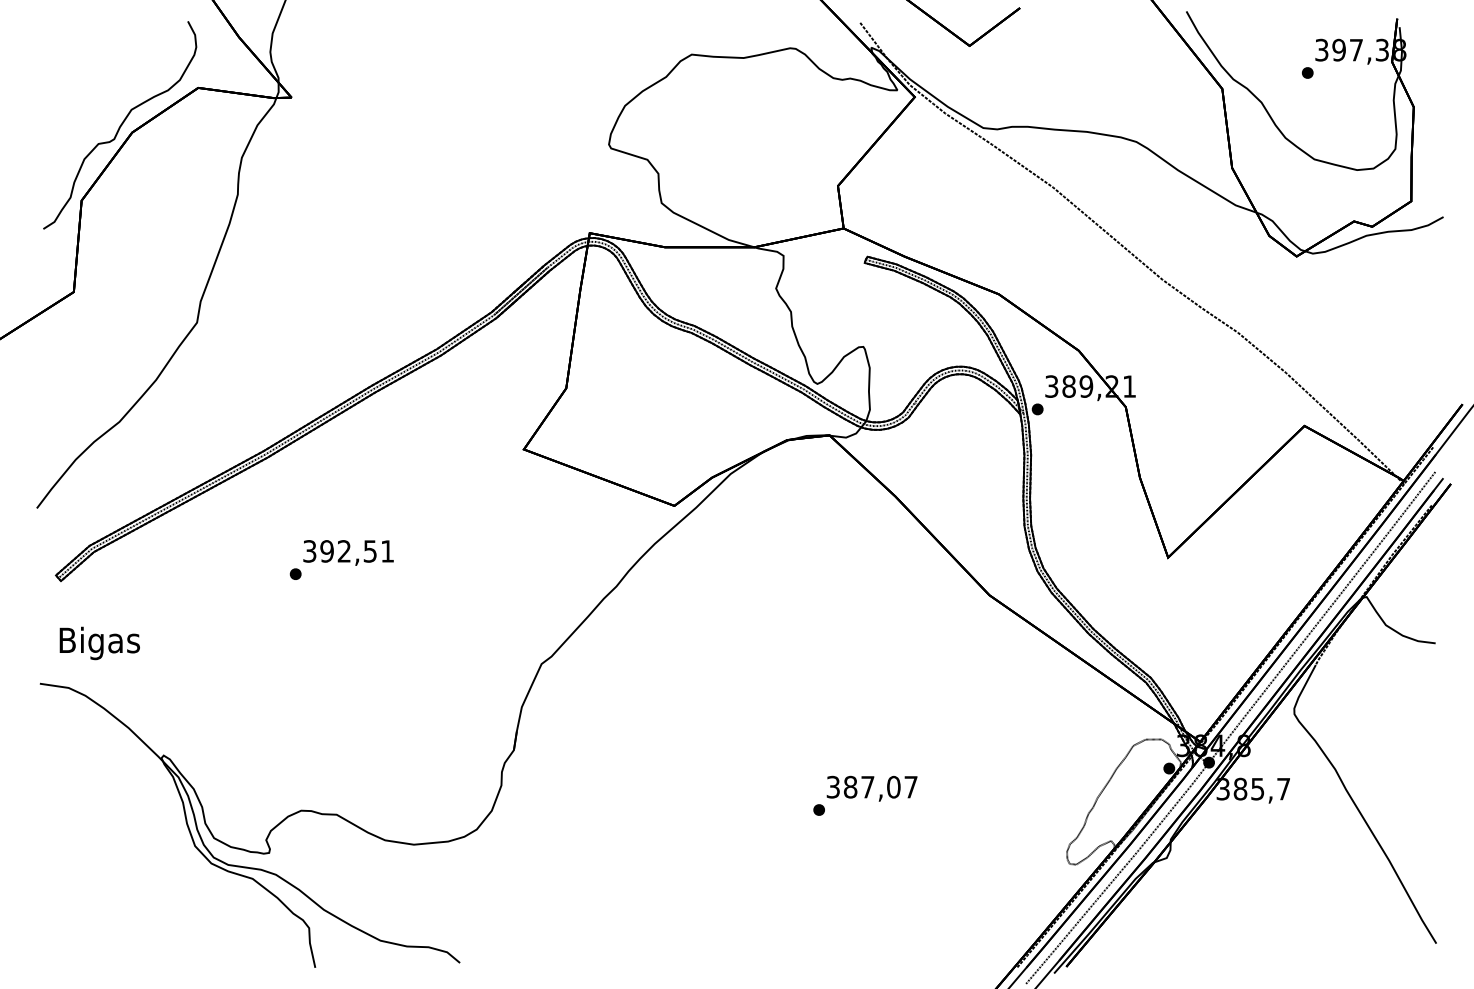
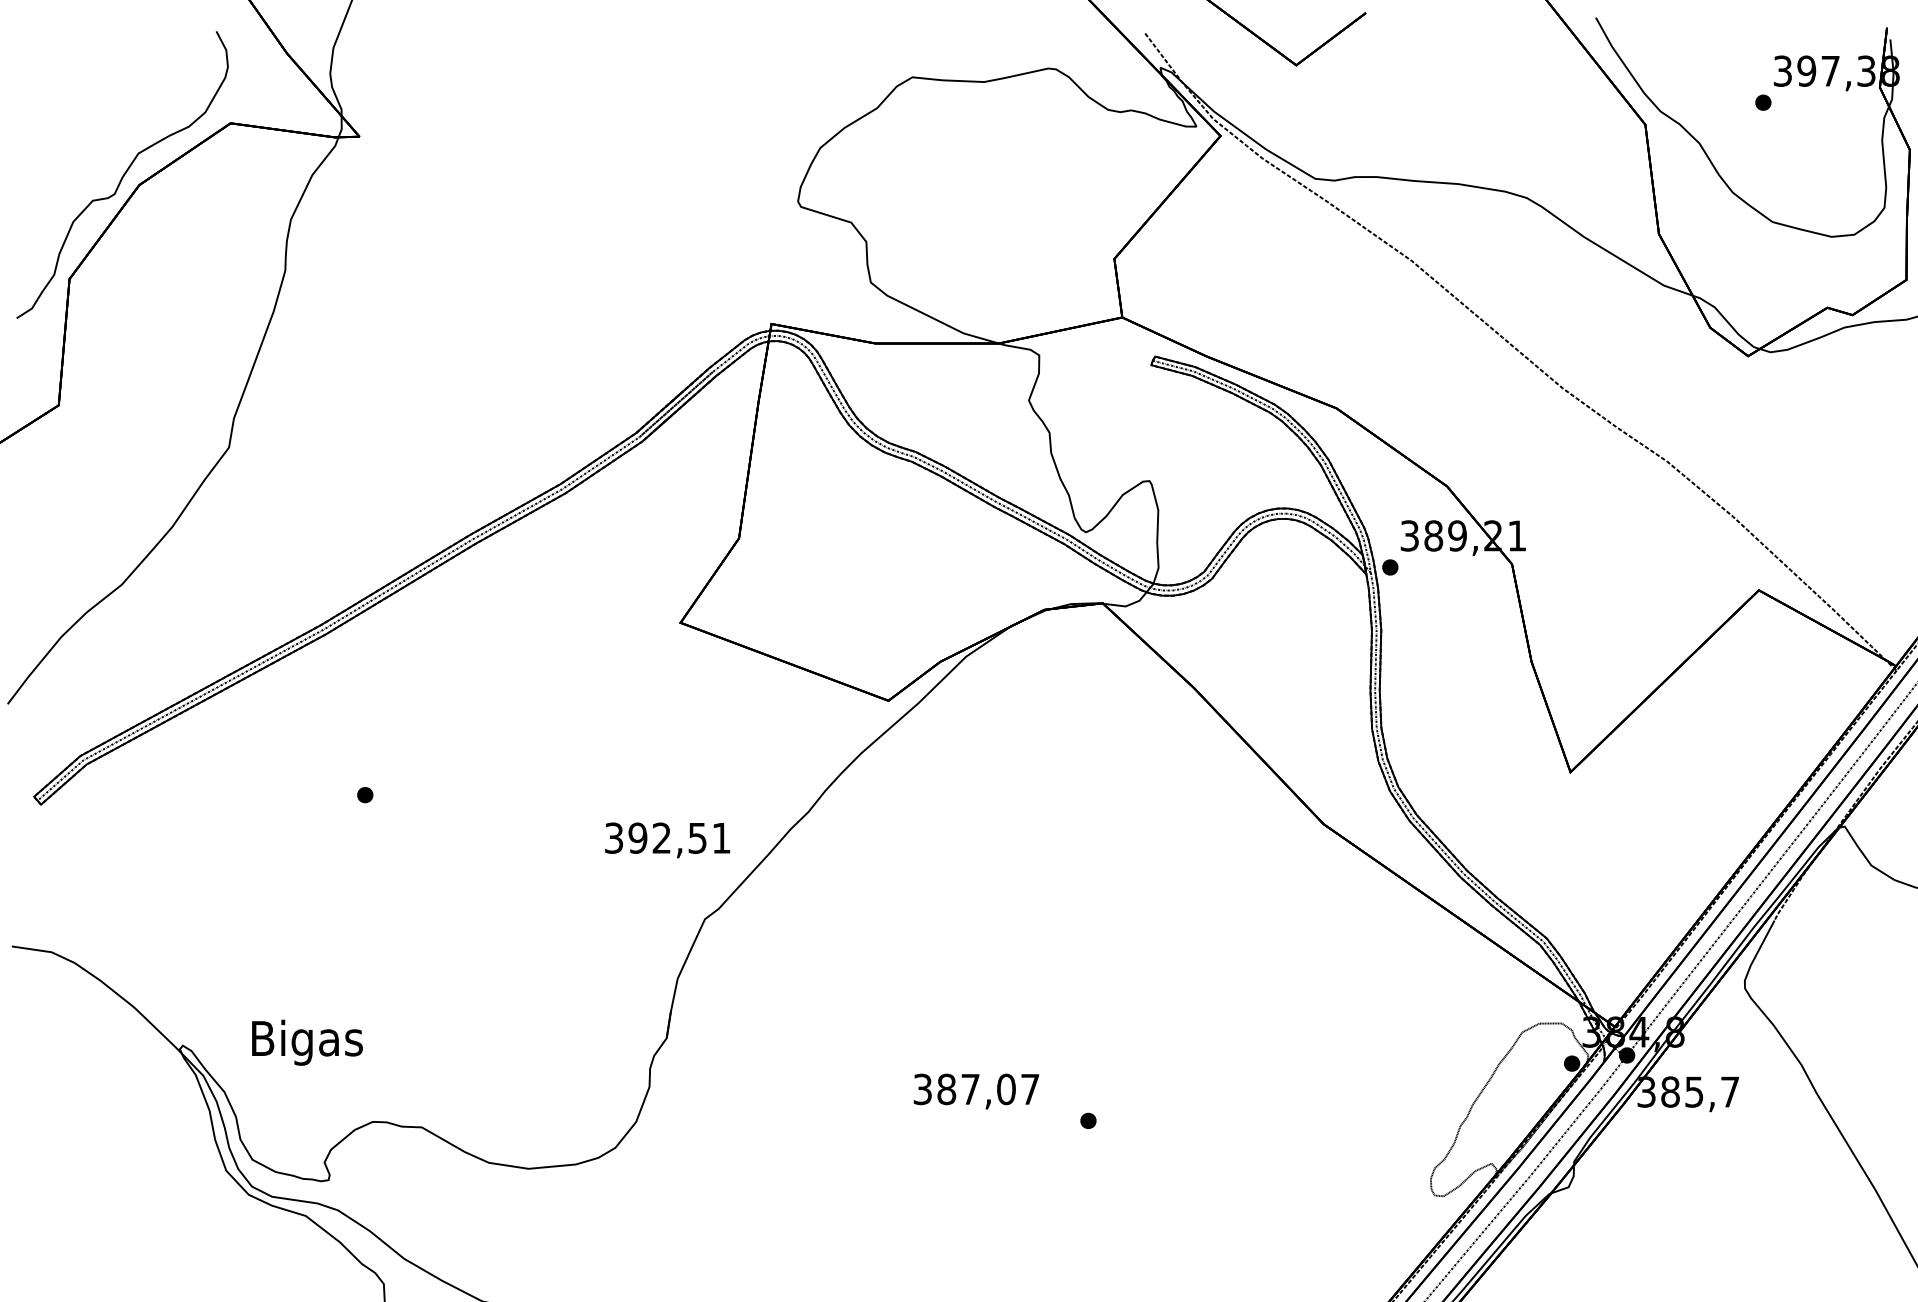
text: (348, 552) -> (667, 839), moved
text: (99, 643) -> (306, 1042), moved
text: (871, 788) -> (975, 1091), moved

